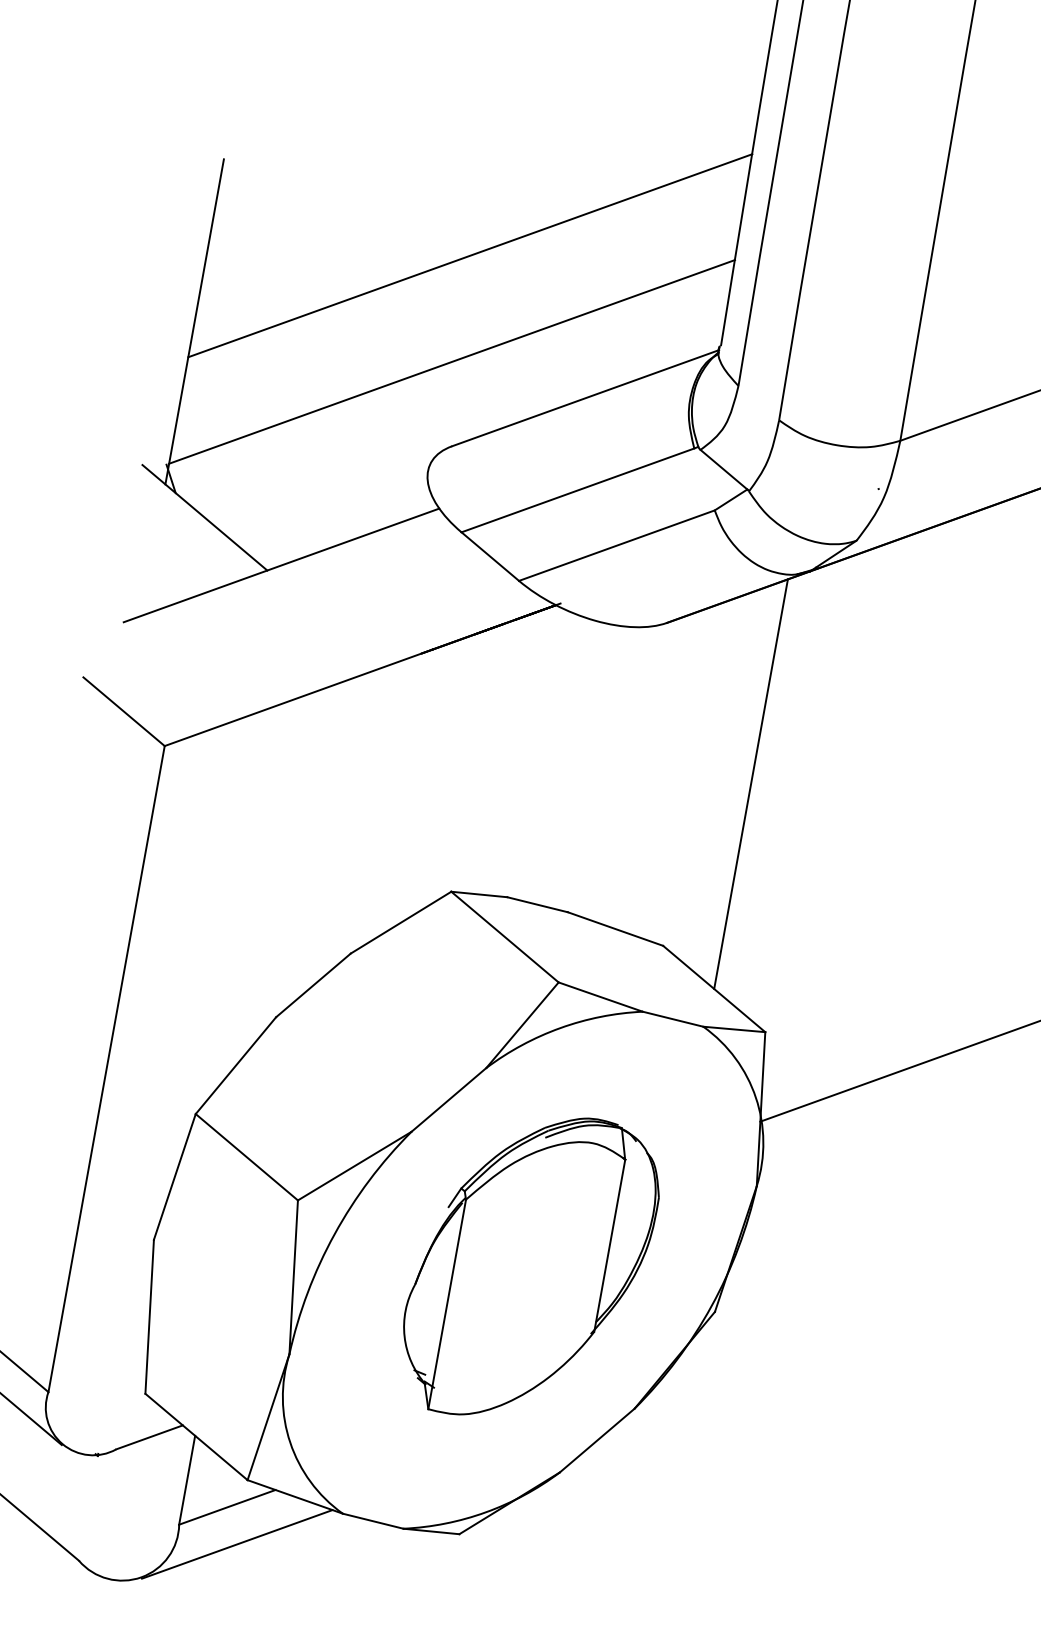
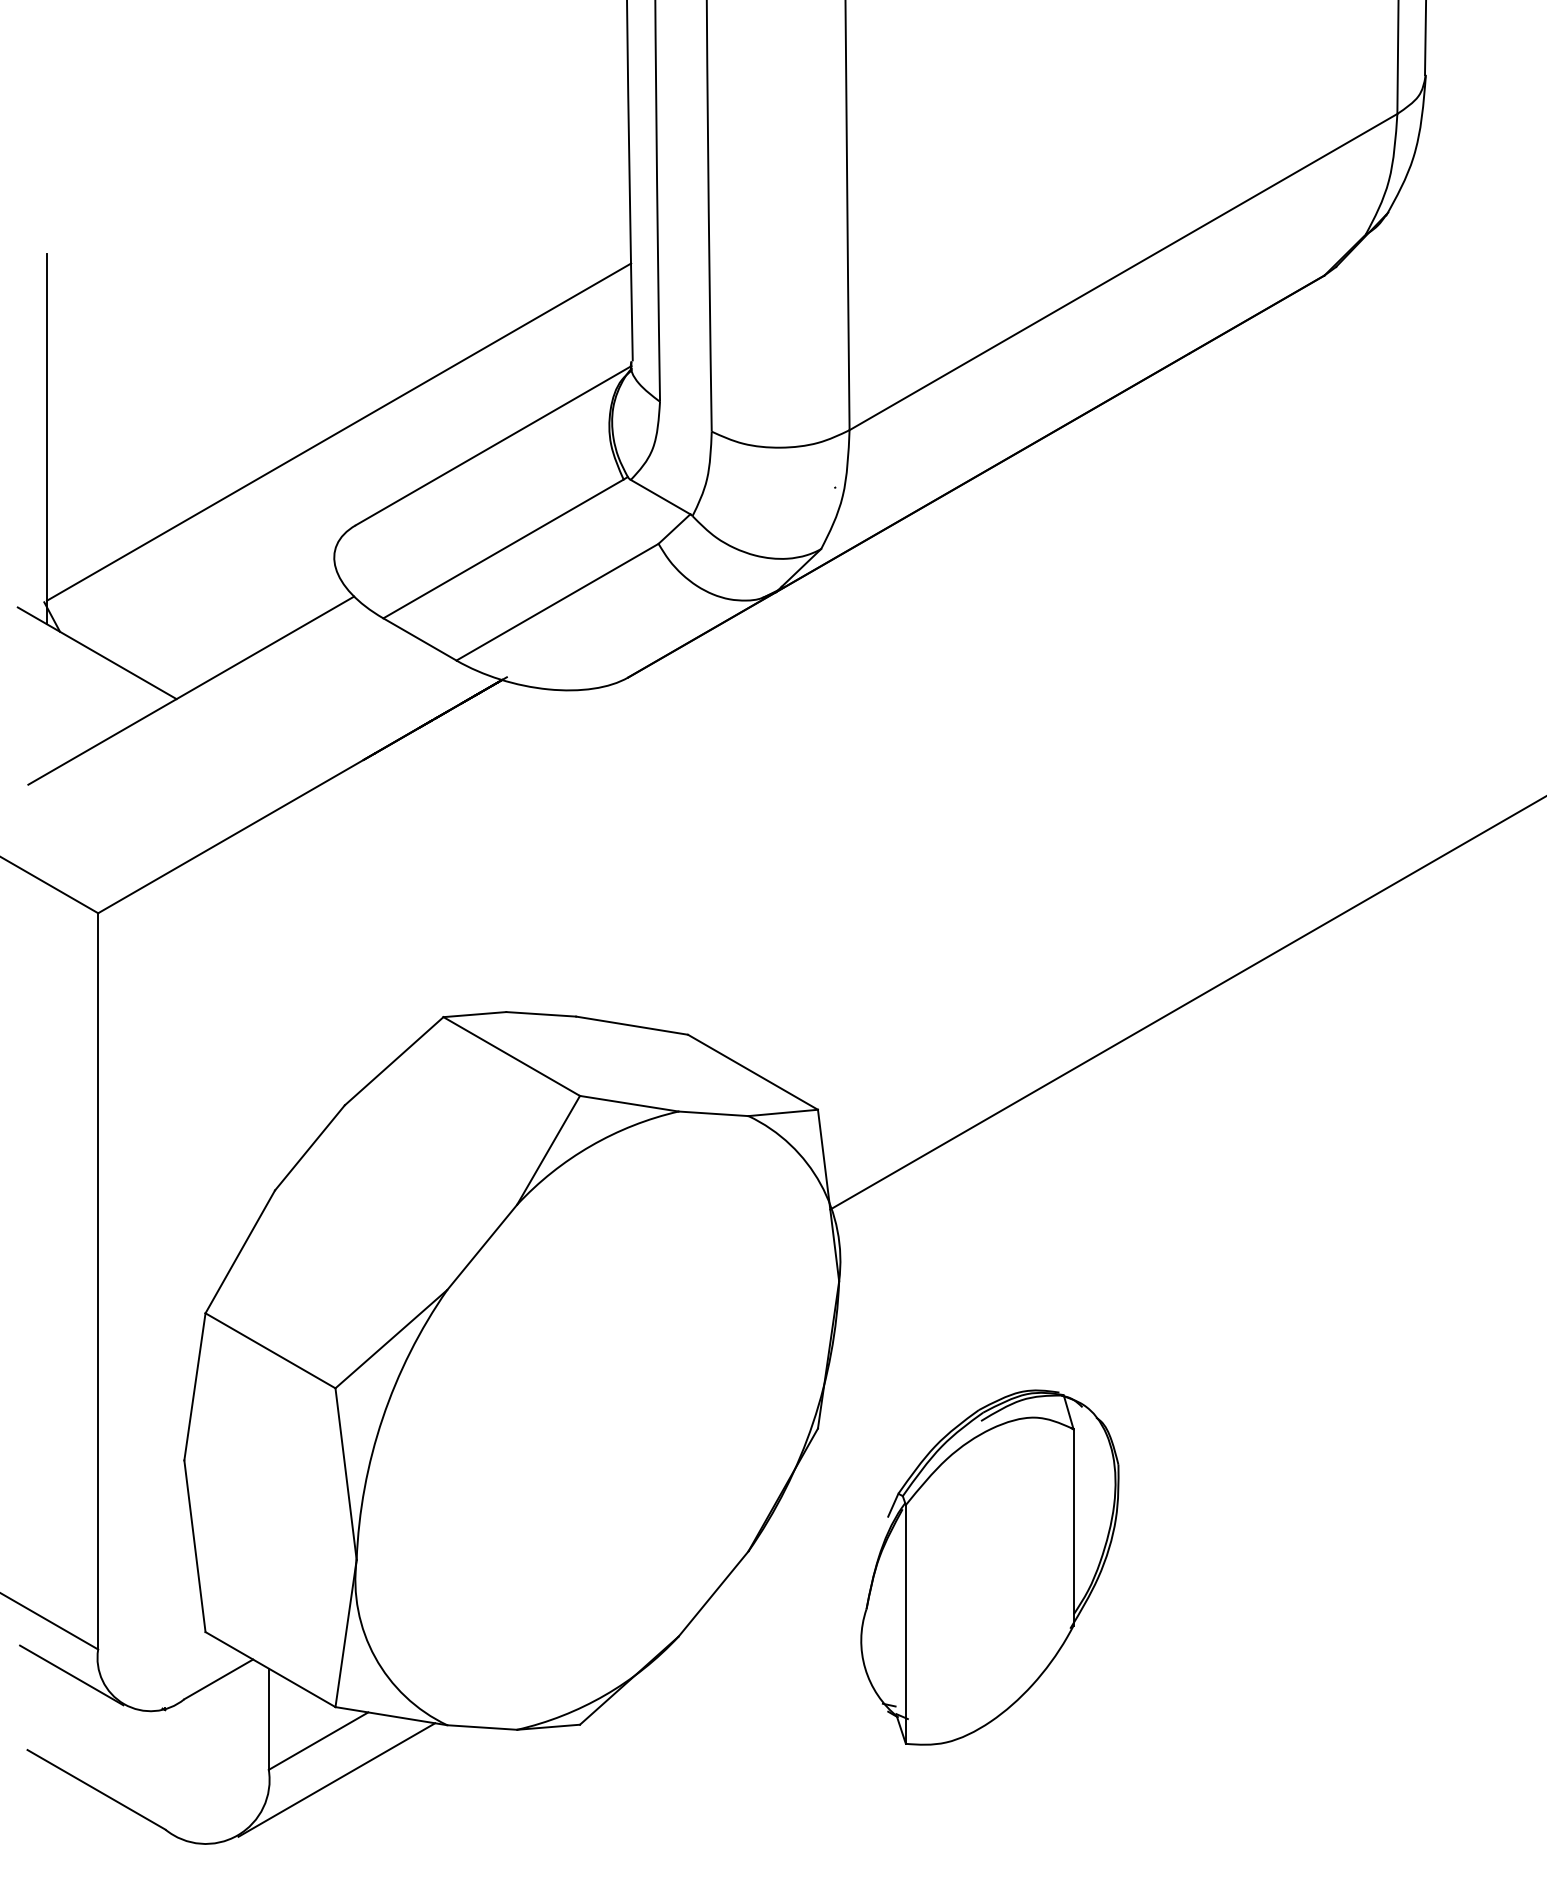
line: (470, 255) -> (338, 311), removed
line: (751, 783) -> (753, 838), removed
part: (529, 1267) -> (989, 1567), moved

